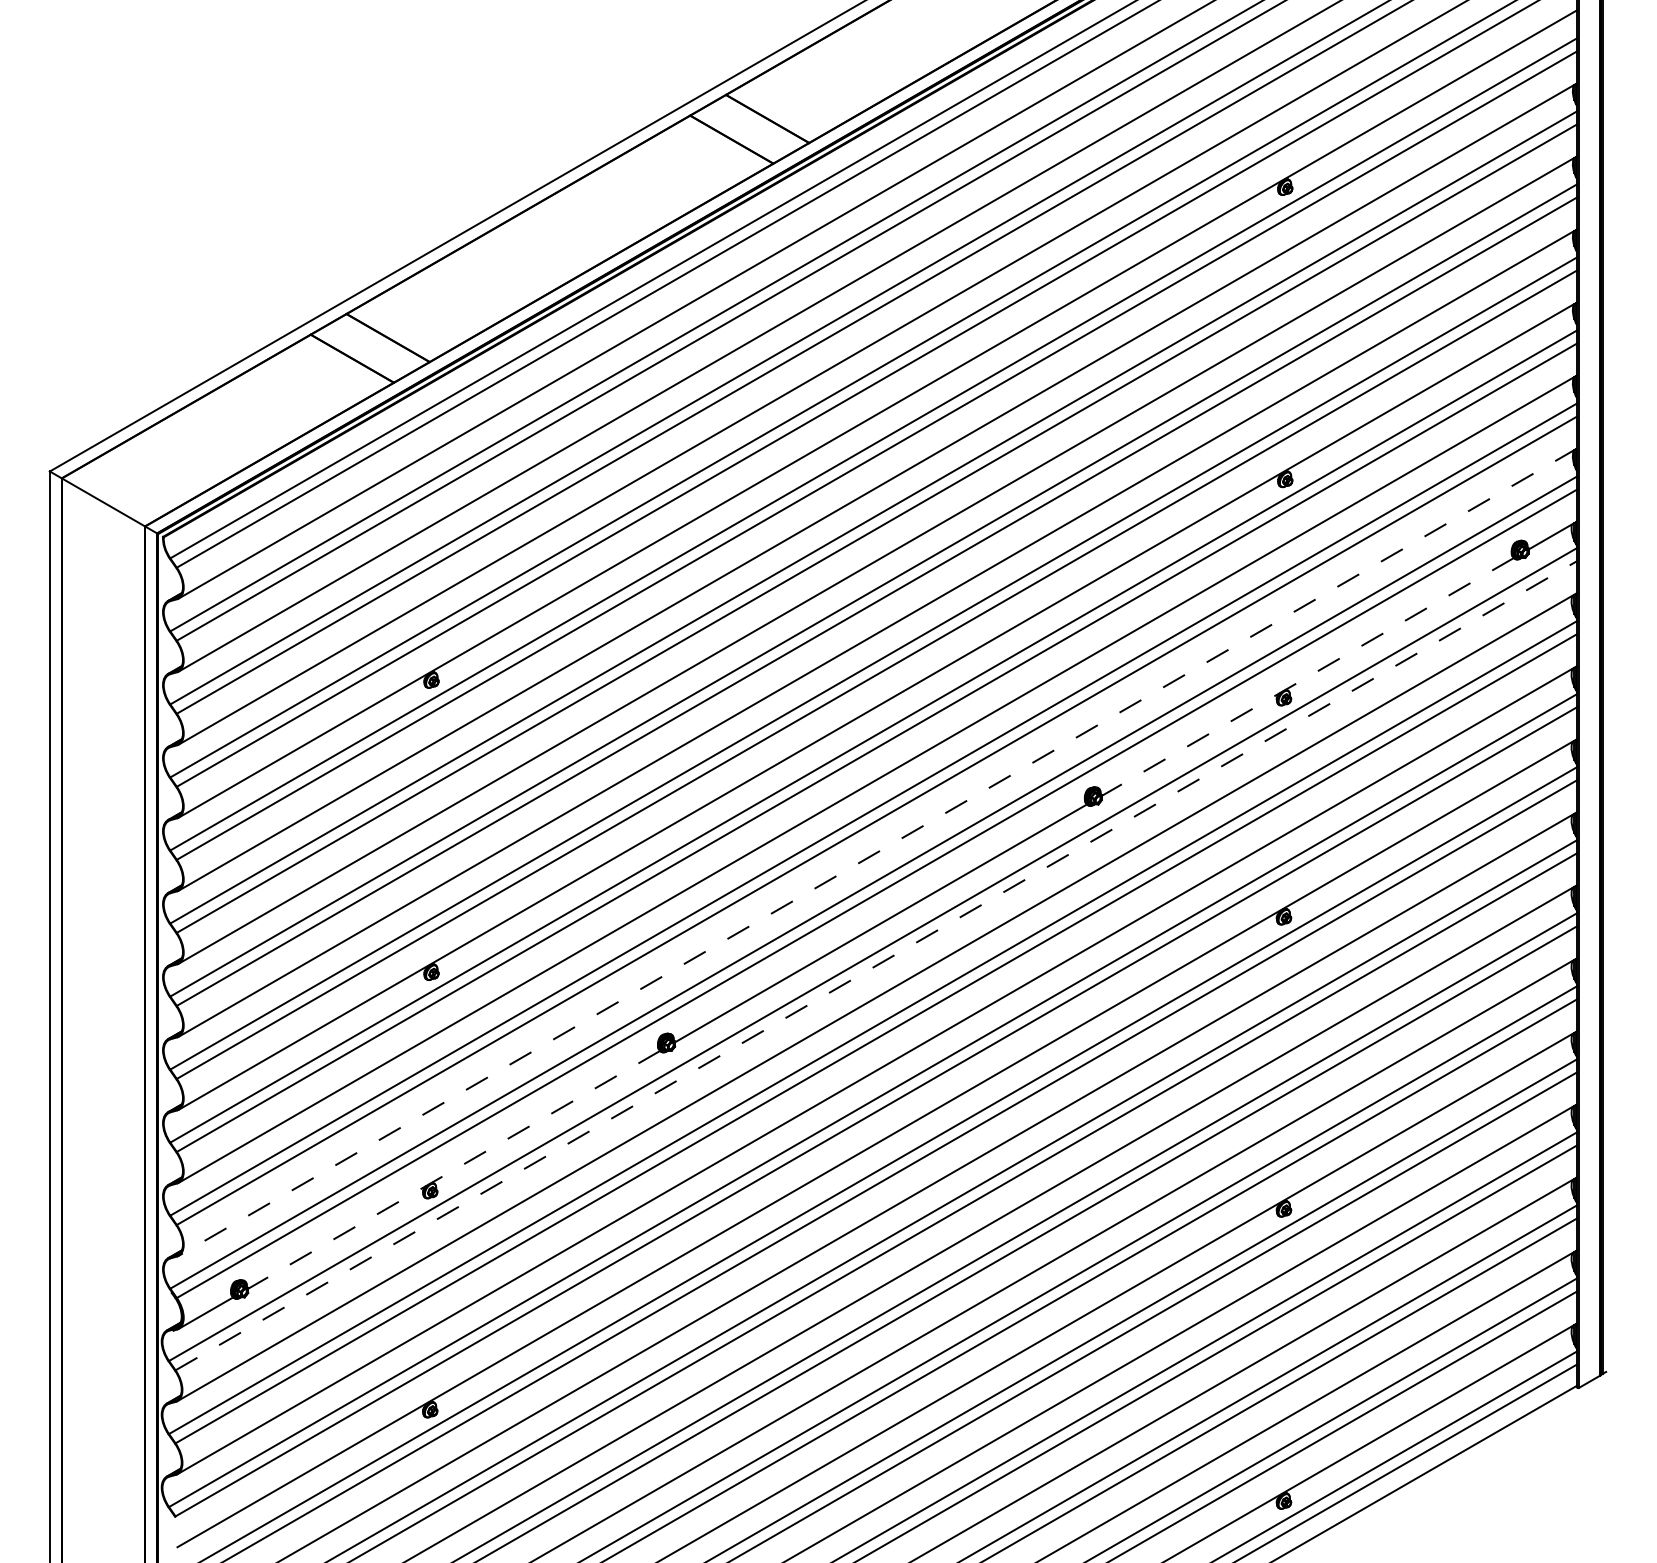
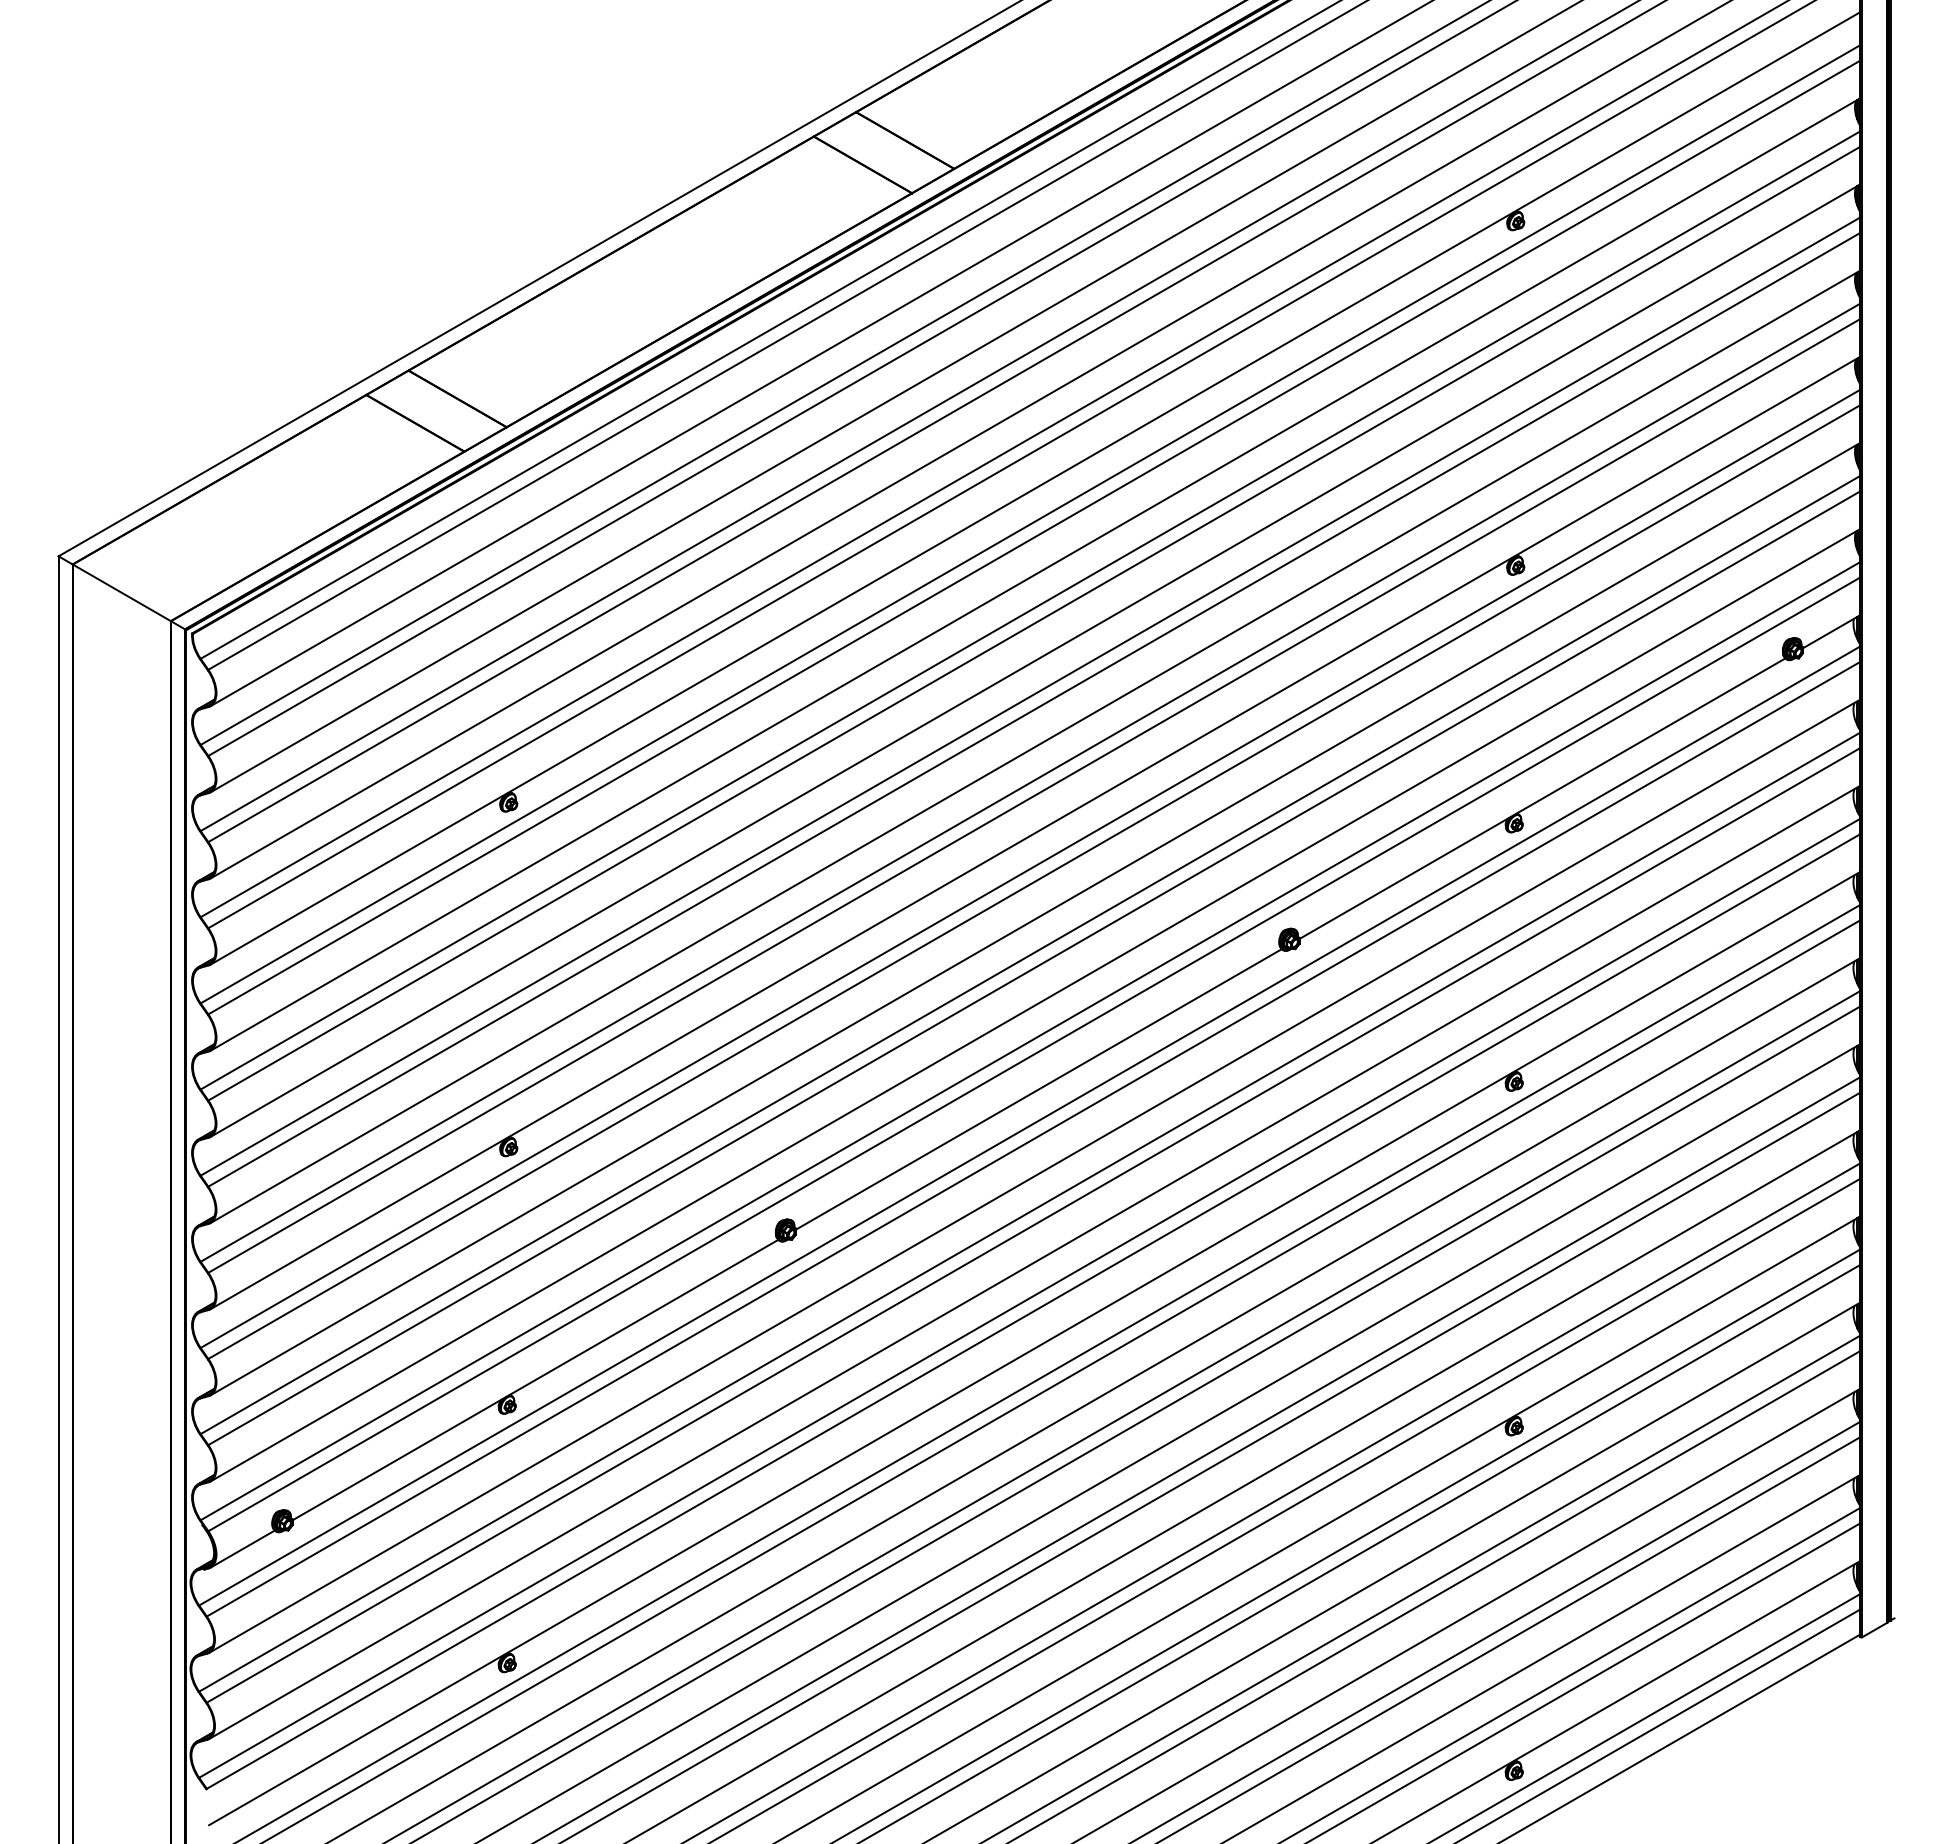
line: (1307, 676) -> (1542, 798), dashed -> solid
line: (877, 852) -> (1034, 1005), dashed -> solid
line: (876, 965) -> (1033, 1139), dashed -> solid
line: (454, 1170) -> (535, 1380), dashed -> solid

